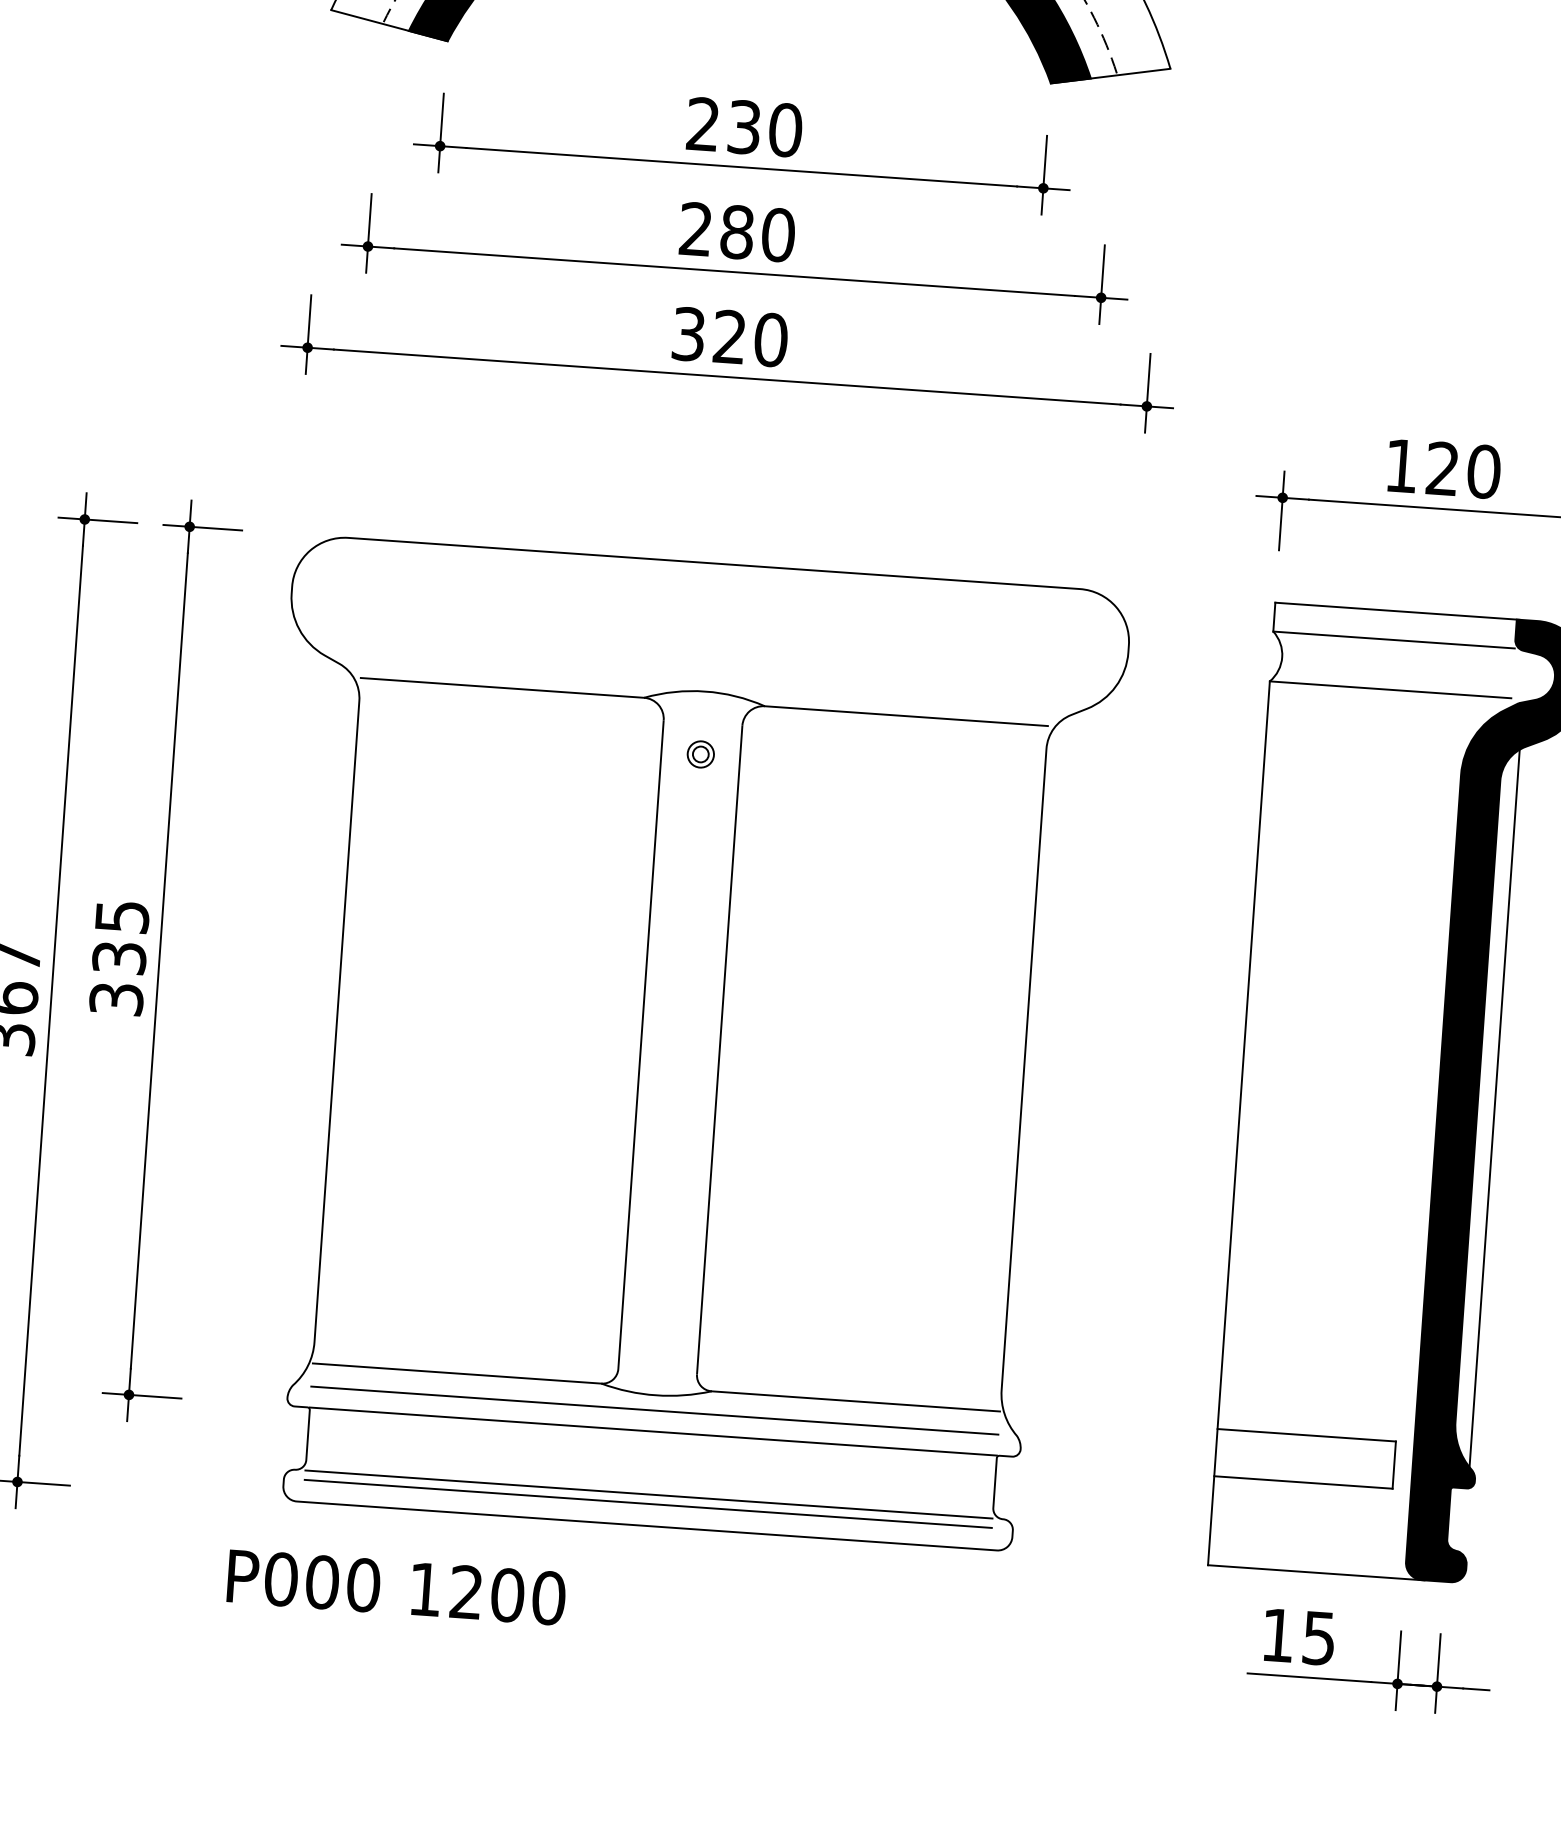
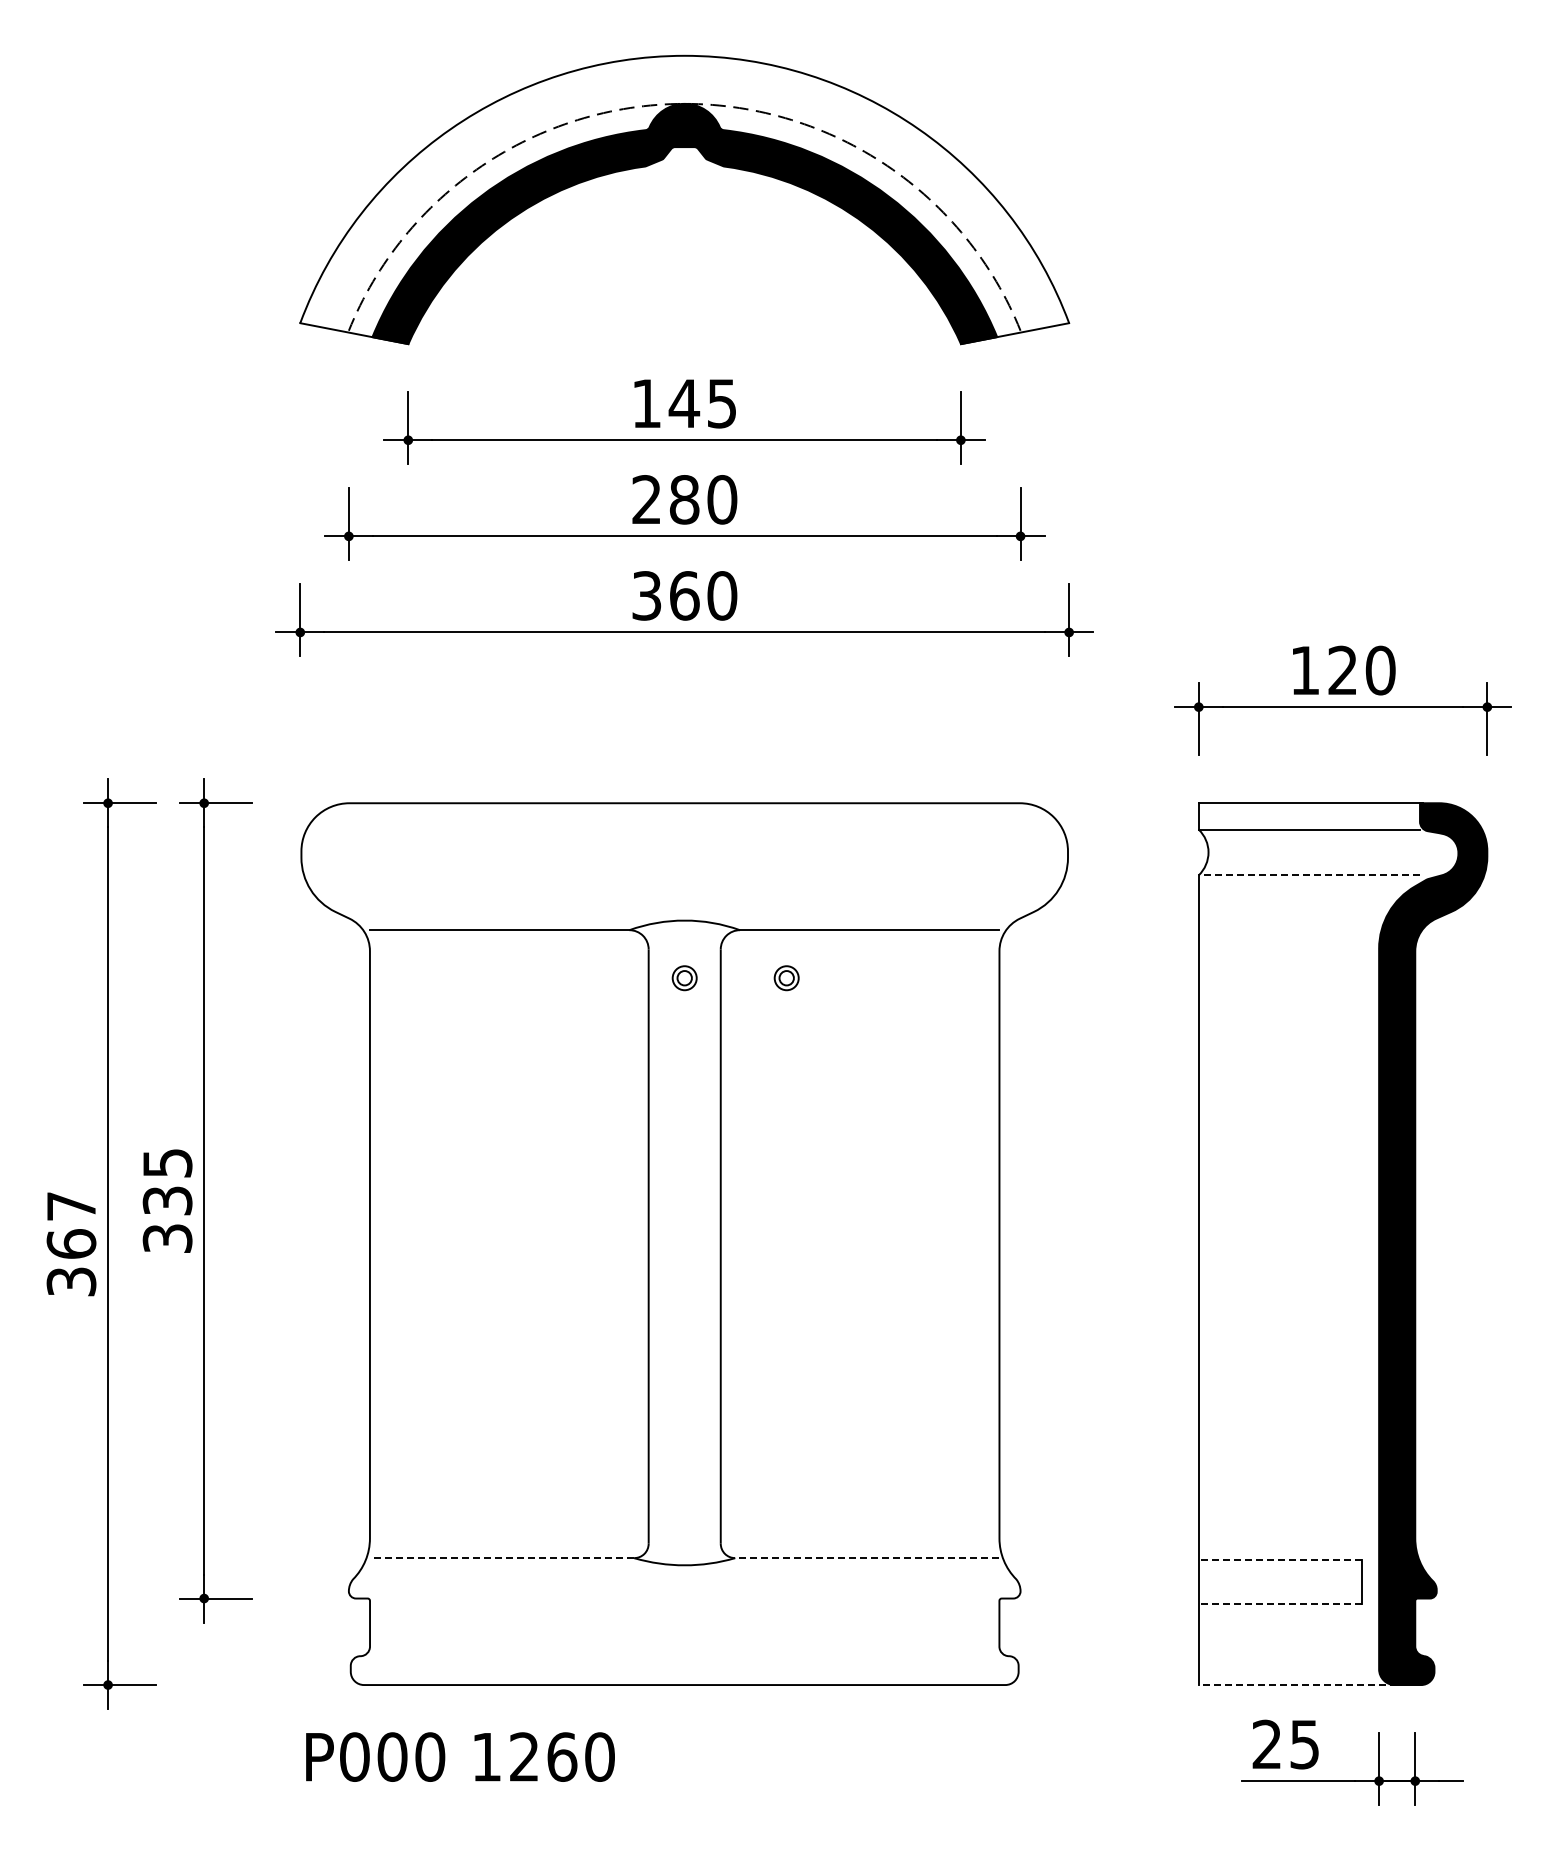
text: (744, 127) -> (684, 403), 230 -> 145
text: (729, 336) -> (684, 595), 320 -> 360
line: (1390, 690) -> (1309, 875), solid -> dashed
part: (811, 762) -> (786, 978), added
line: (1494, 1108) -> (1430, 1250), removed
line: (456, 1373) -> (501, 1558), solid -> dashed
line: (854, 1401) -> (866, 1558), solid -> dashed
line: (654, 1410) -> (684, 1579), removed
line: (653, 1431) -> (684, 1598), removed
line: (1306, 1435) -> (1280, 1560), solid -> dashed
line: (1303, 1482) -> (1280, 1603), solid -> dashed
line: (648, 1494) -> (684, 1656), removed
line: (648, 1503) -> (684, 1664), removed
line: (1315, 1573) -> (1297, 1685), solid -> dashed
text: (508, 1594) -> (562, 1756), 1200 -> 1260
text: (1277, 1634) -> (1266, 1743), 15 -> 25

